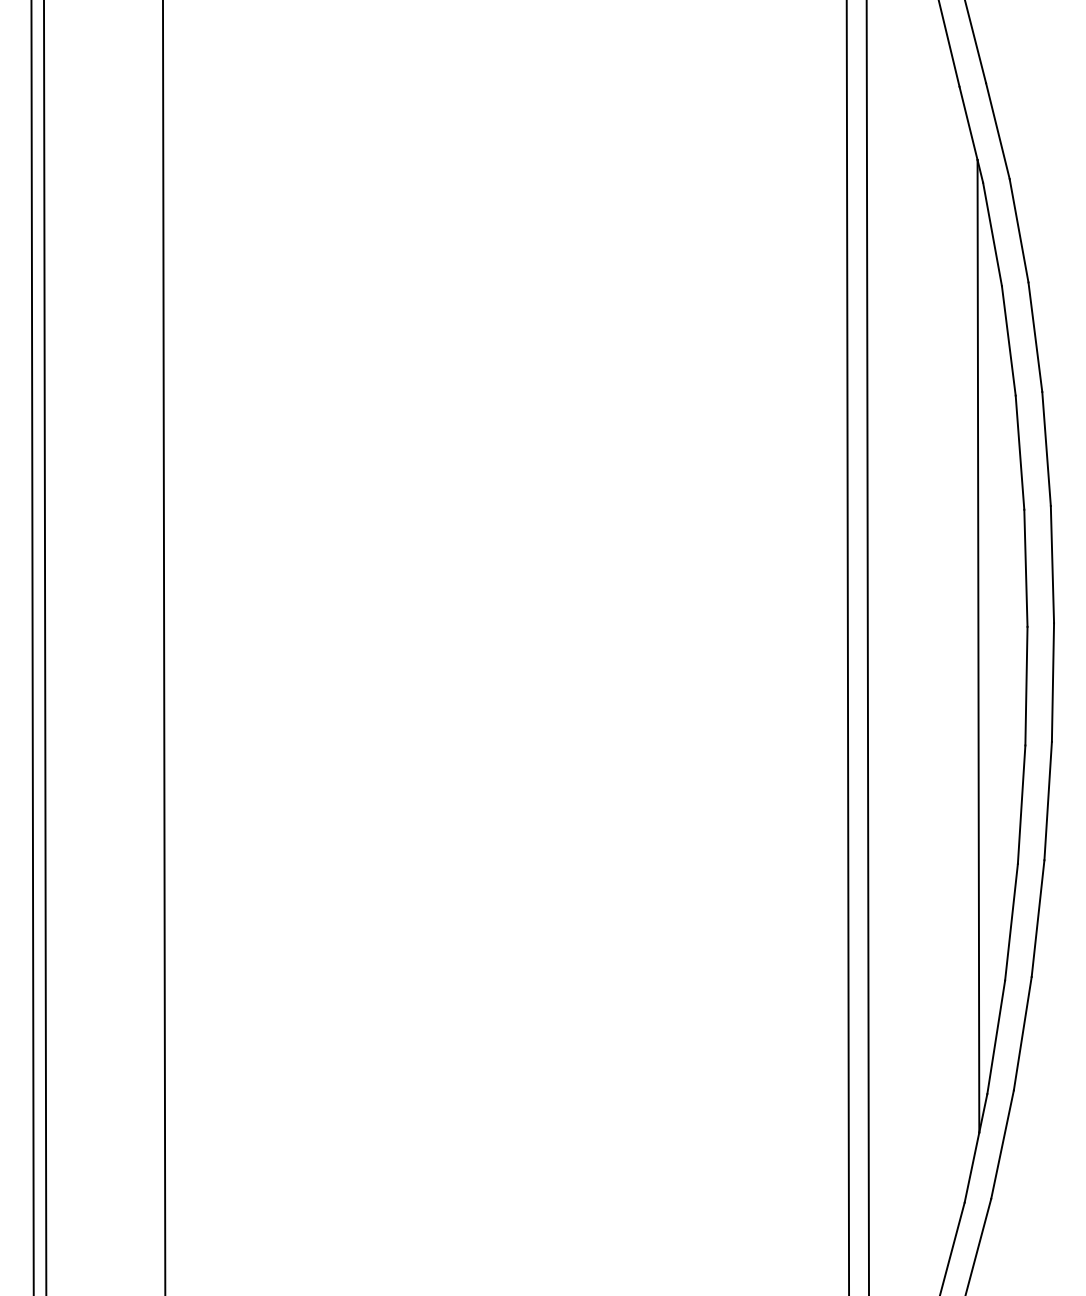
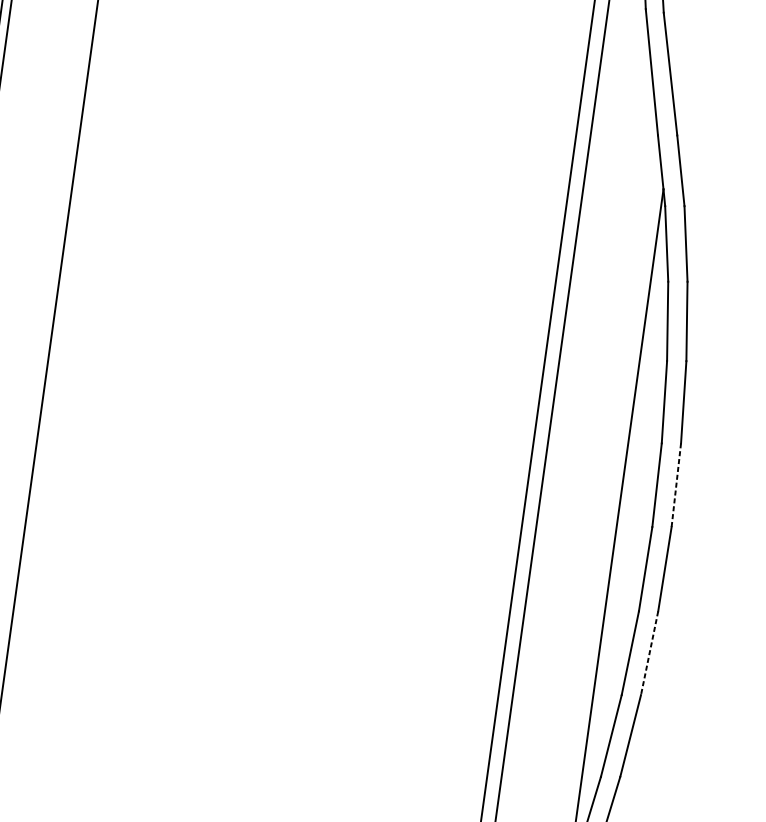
line: (1052, 564) -> (676, 485), solid -> dashed
line: (1048, 801) -> (649, 653), solid -> dashed

